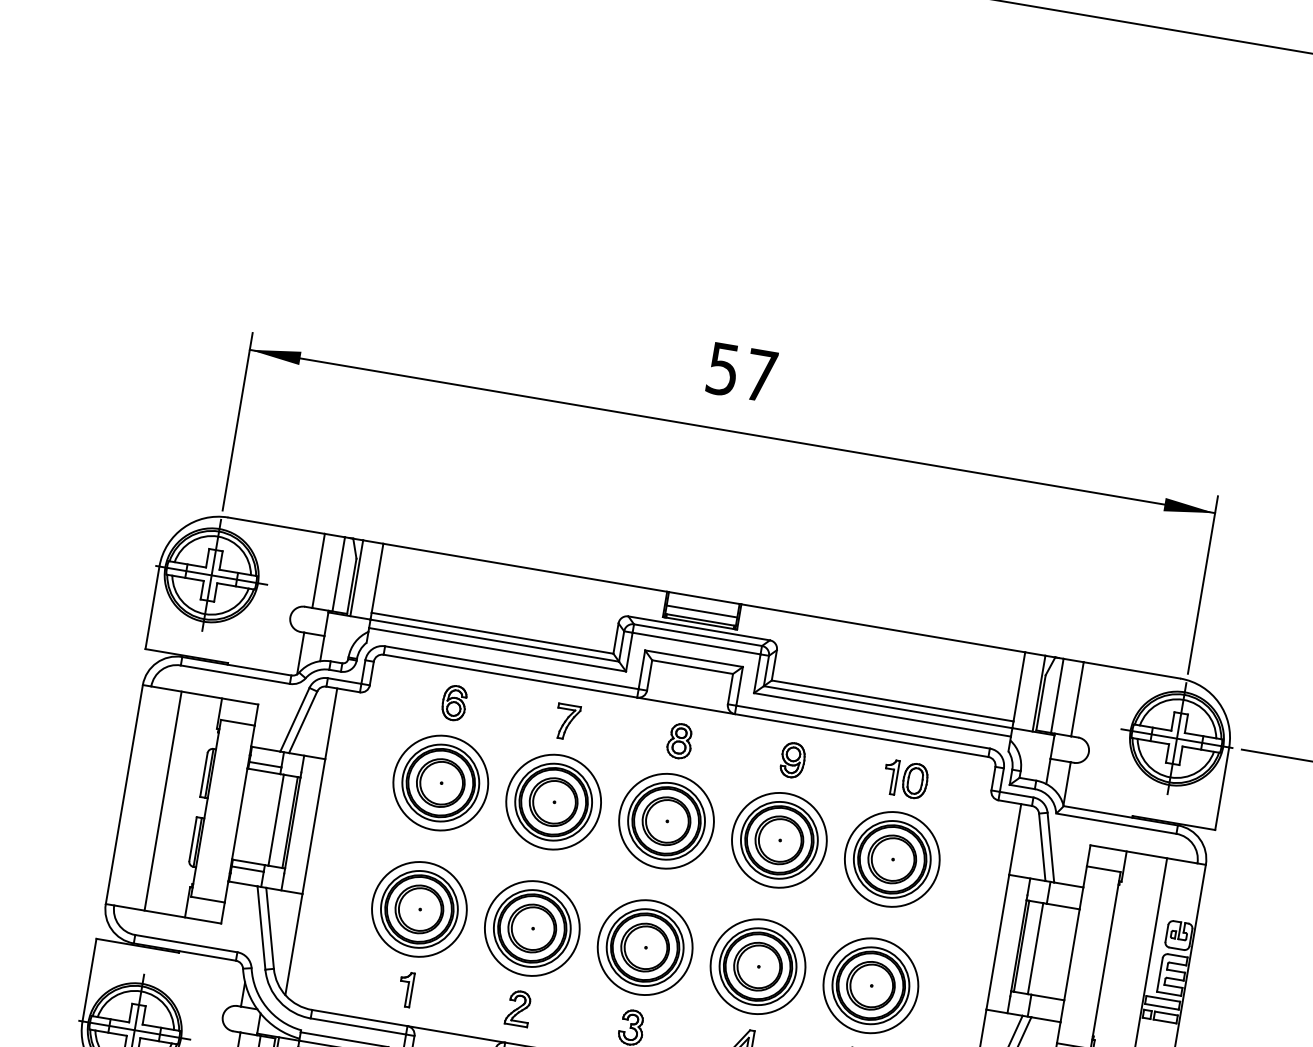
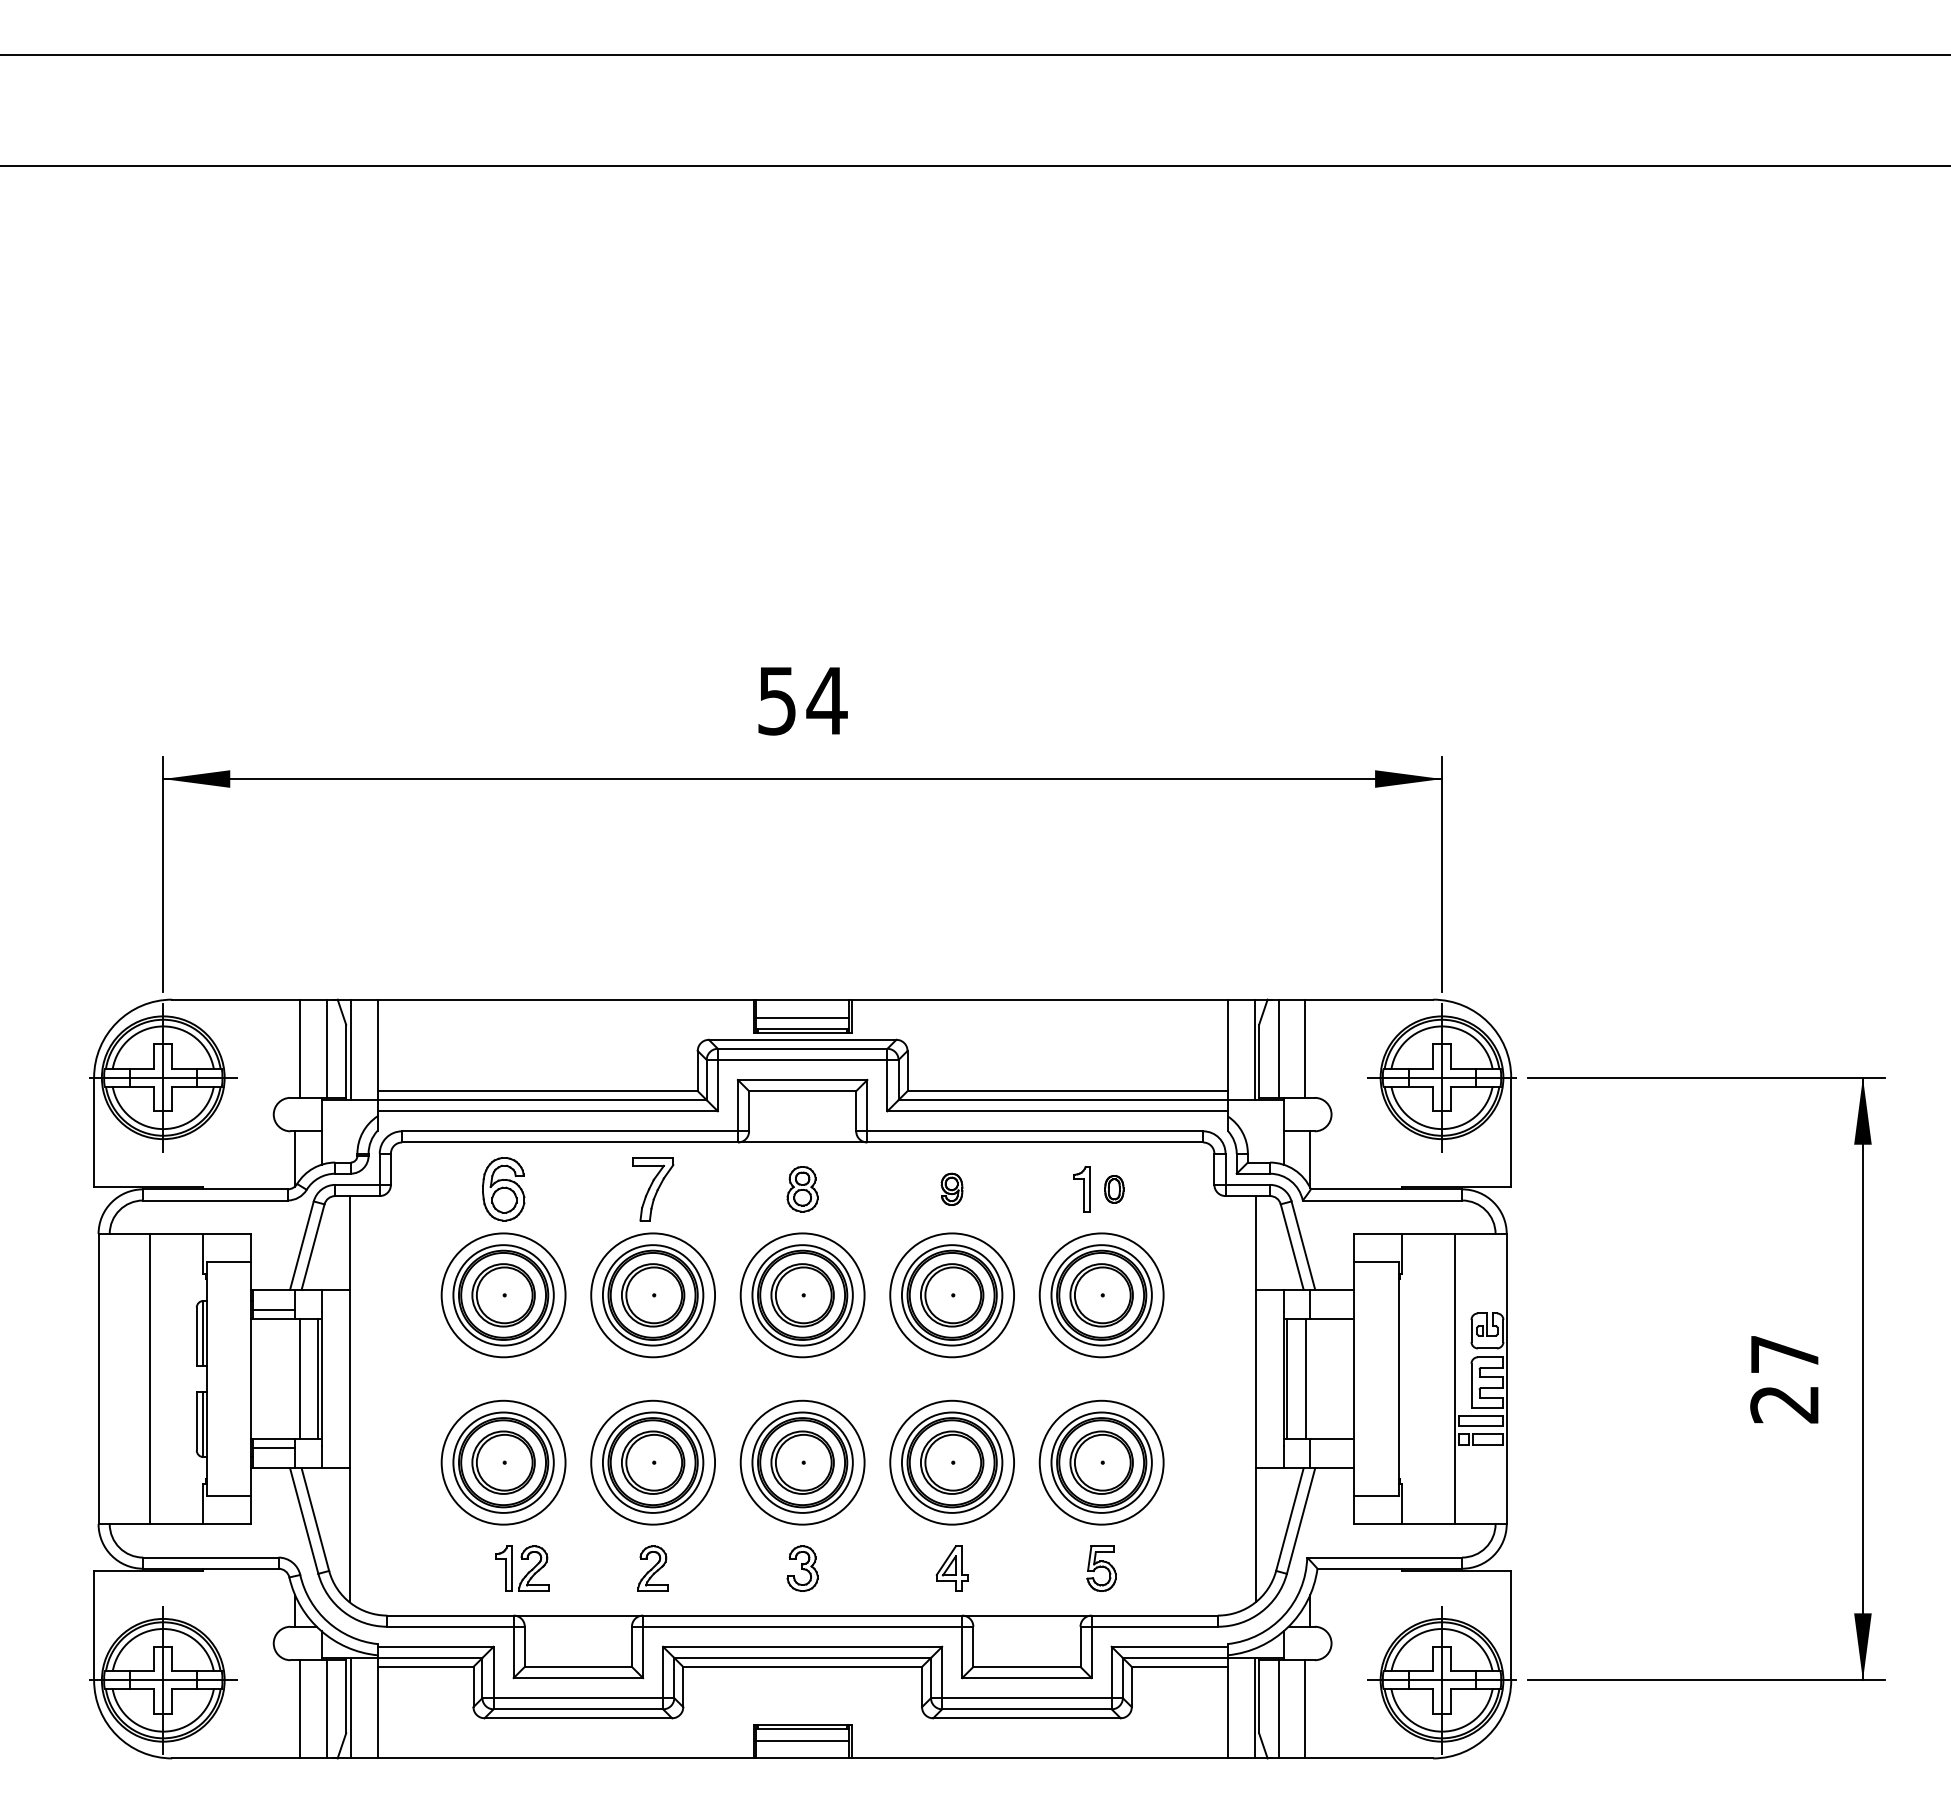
text: (760, 375) -> (826, 700), 57 -> 54
part: (454, 703) -> (503, 1189), size x1.4
part: (567, 722) -> (653, 1189), size x1.4
part: (792, 760) -> (951, 1189), size x0.7
part: (915, 781) -> (1114, 1189), size x0.6
part: (428, 993) -> (533, 1568), added

